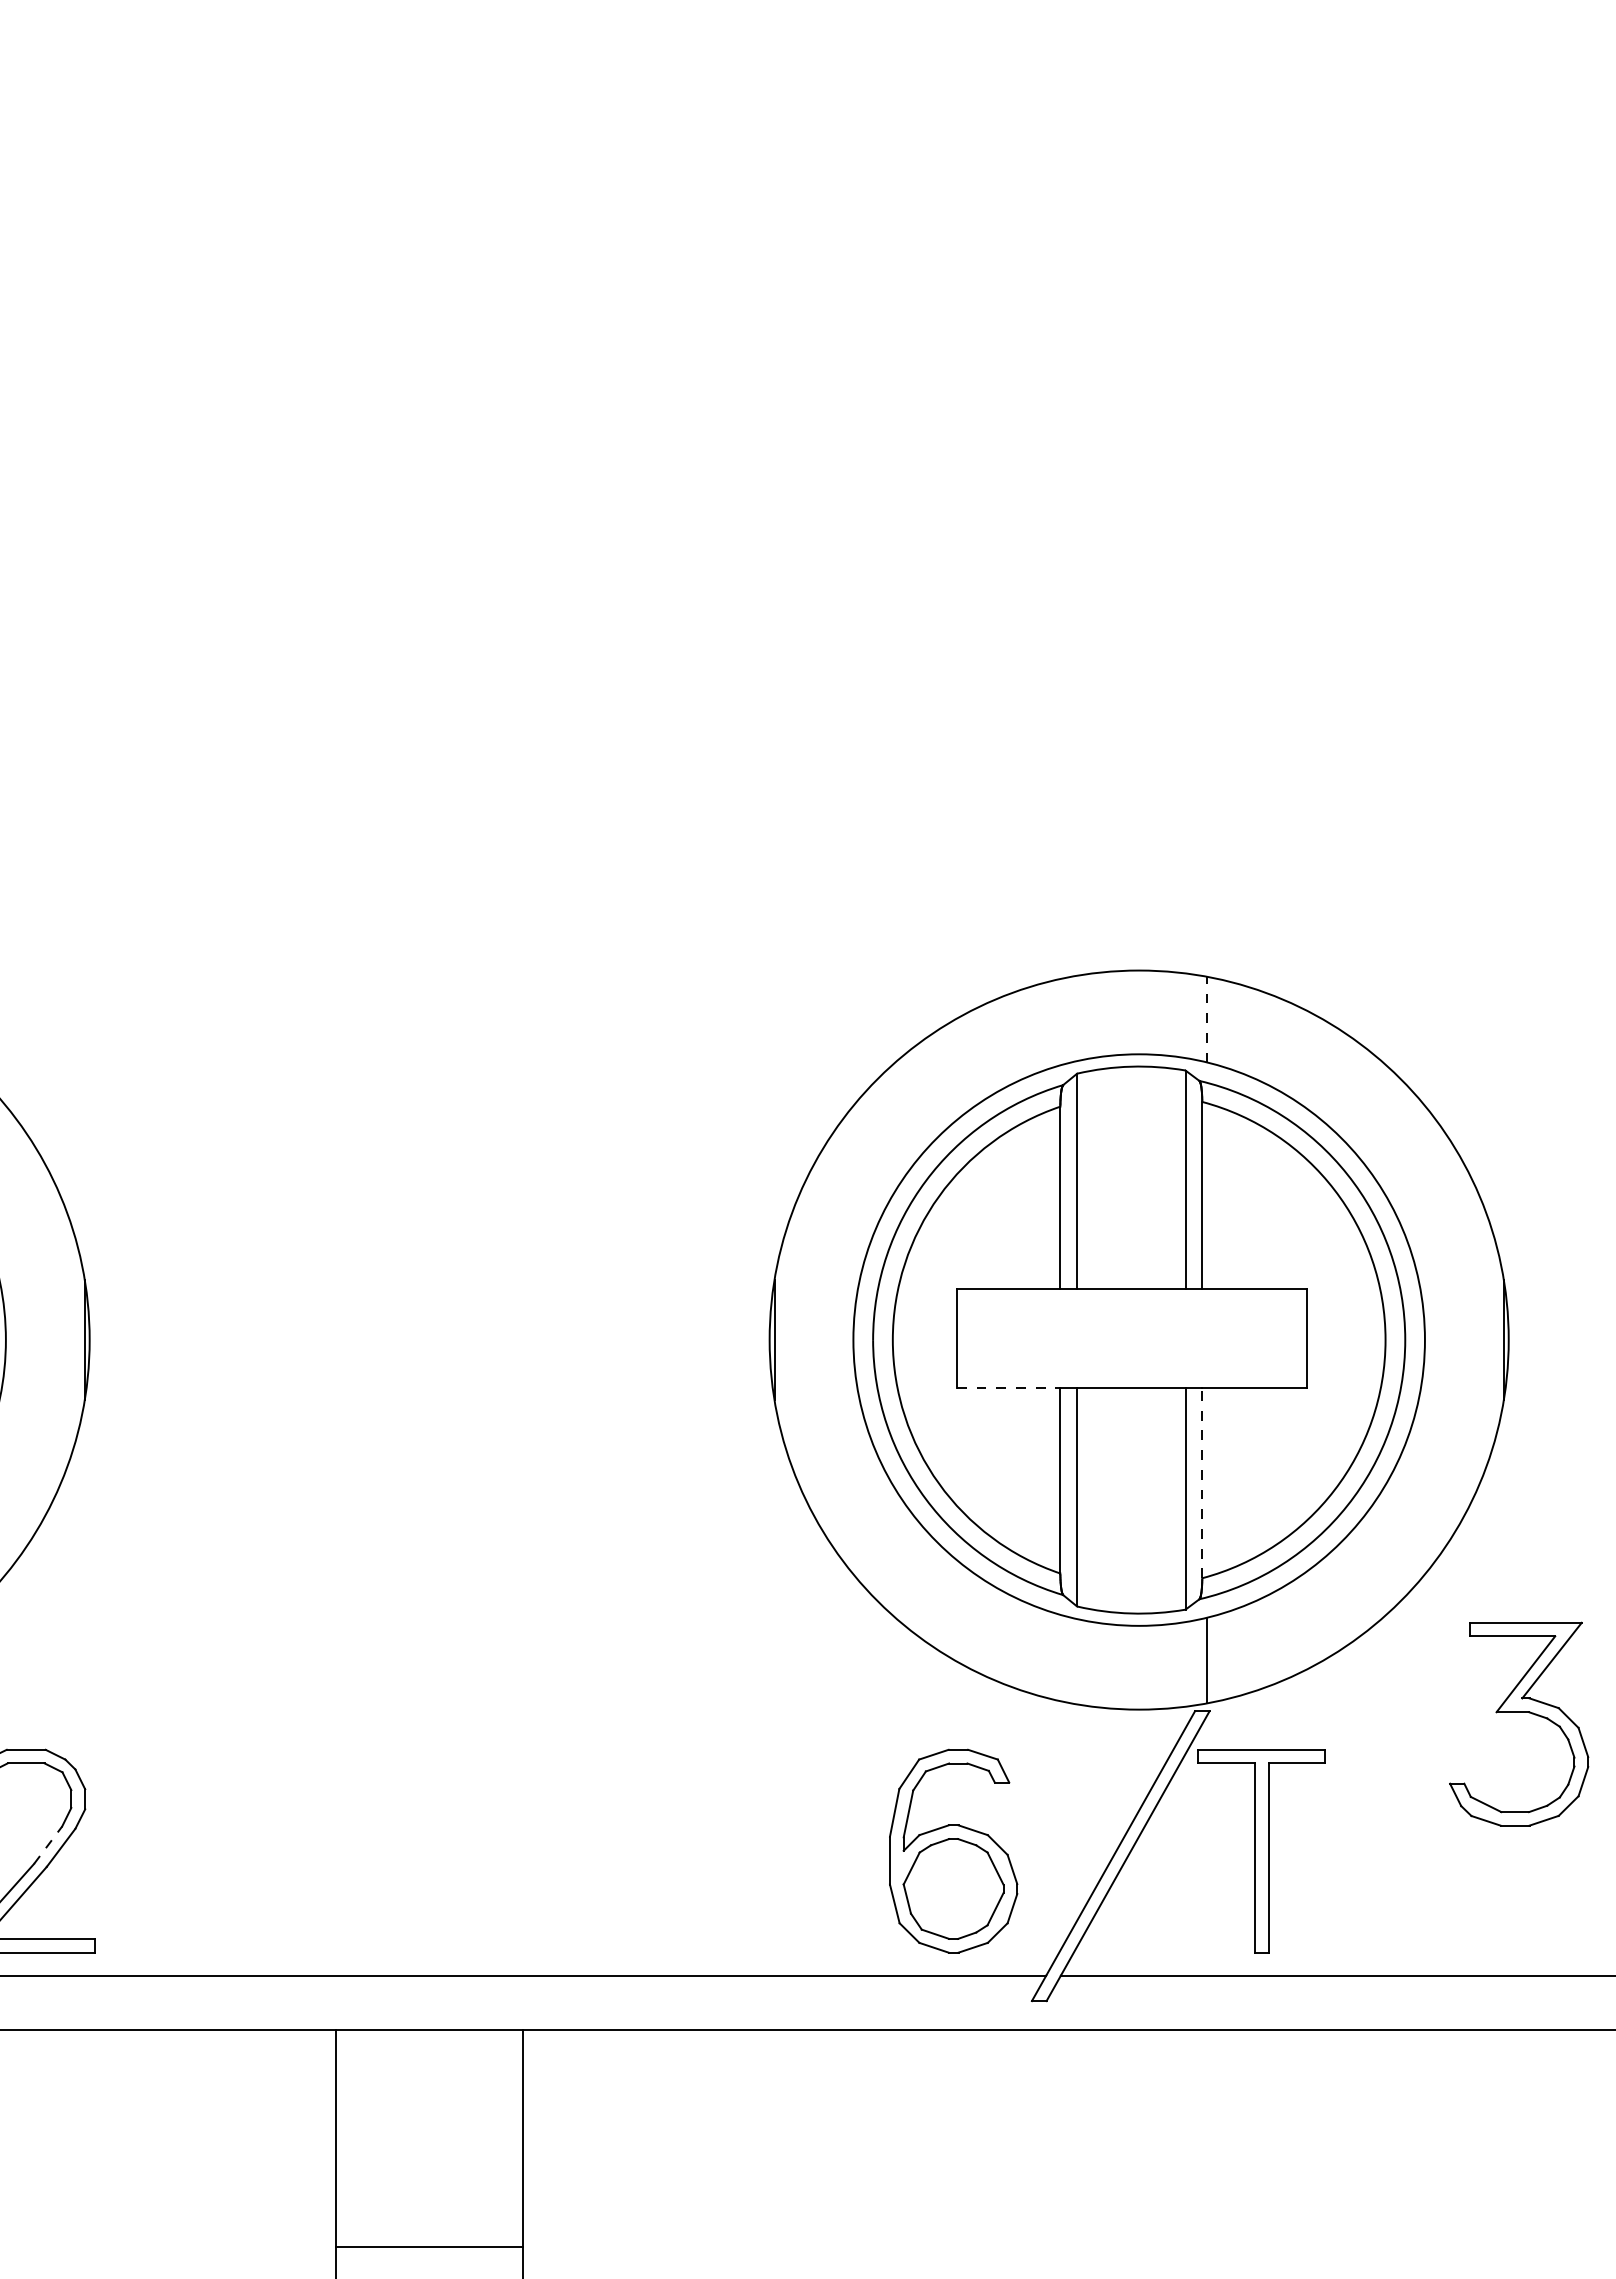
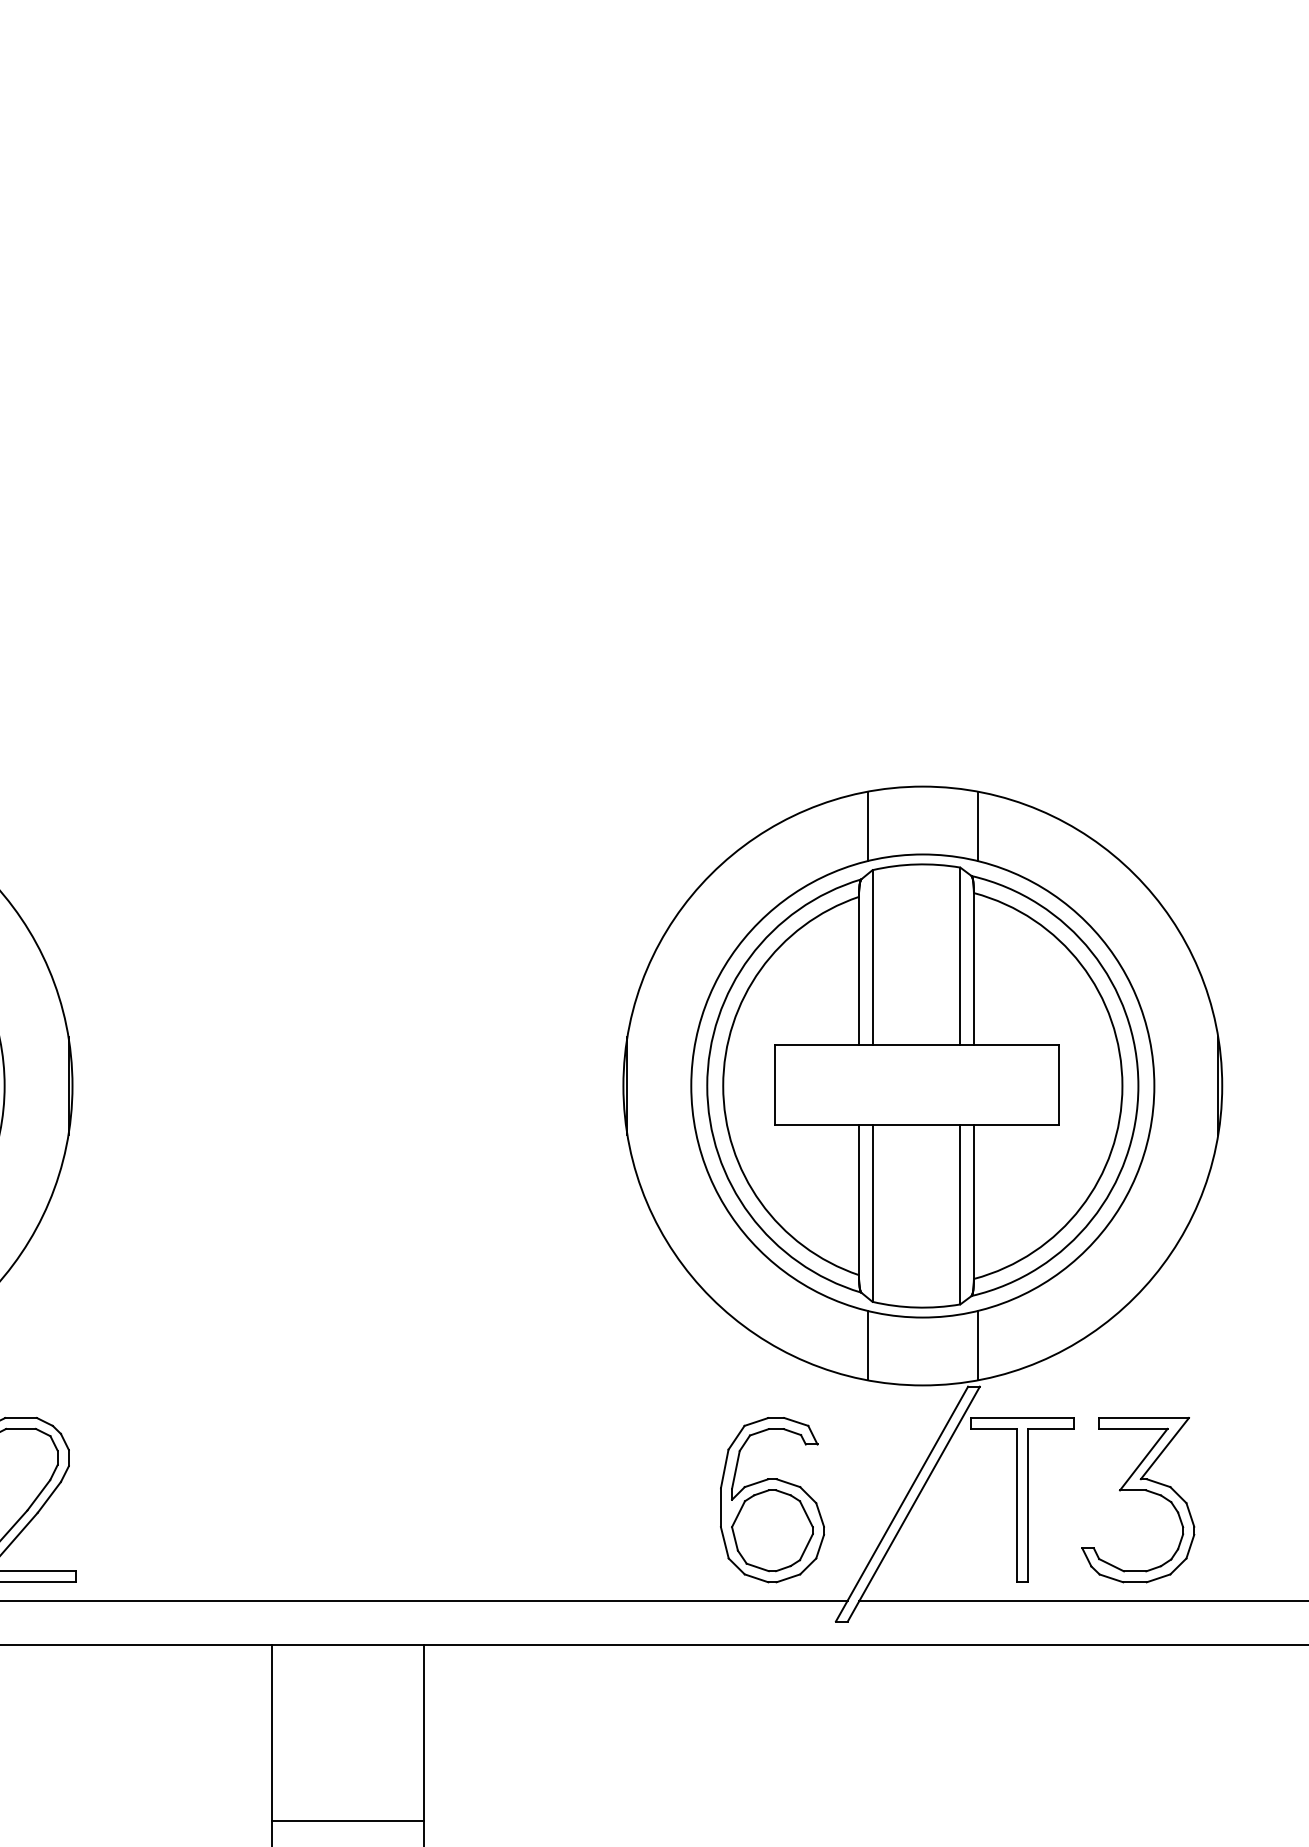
line: (1071, 1019) -> (867, 826), added
line: (1207, 1019) -> (978, 826), dashed -> solid
line: (1008, 1387) -> (816, 1124), dashed -> solid
line: (1202, 1482) -> (974, 1201), dashed -> solid
line: (1071, 1660) -> (867, 1345), added
part: (1519, 1712) -> (1138, 1490), moved
line: (48, 1844) -> (39, 1494), dashed -> solid

